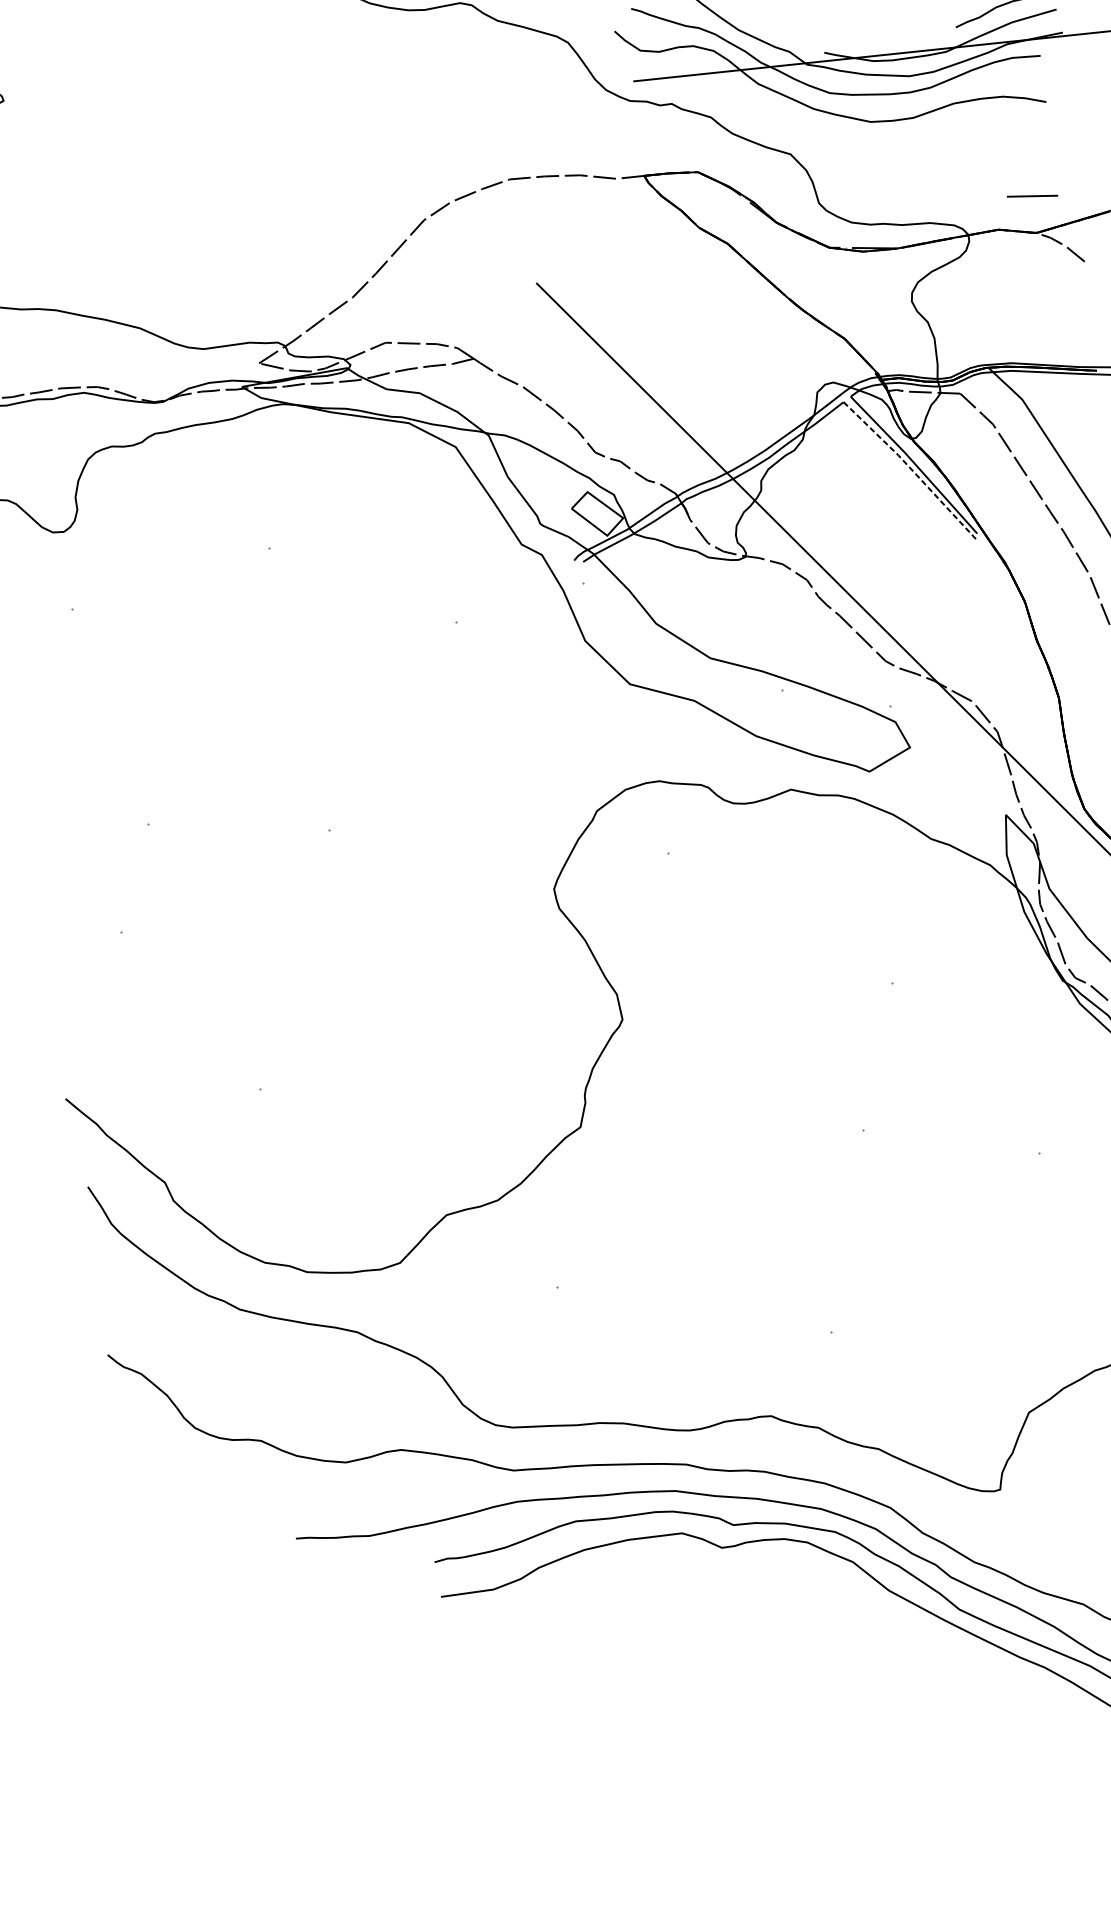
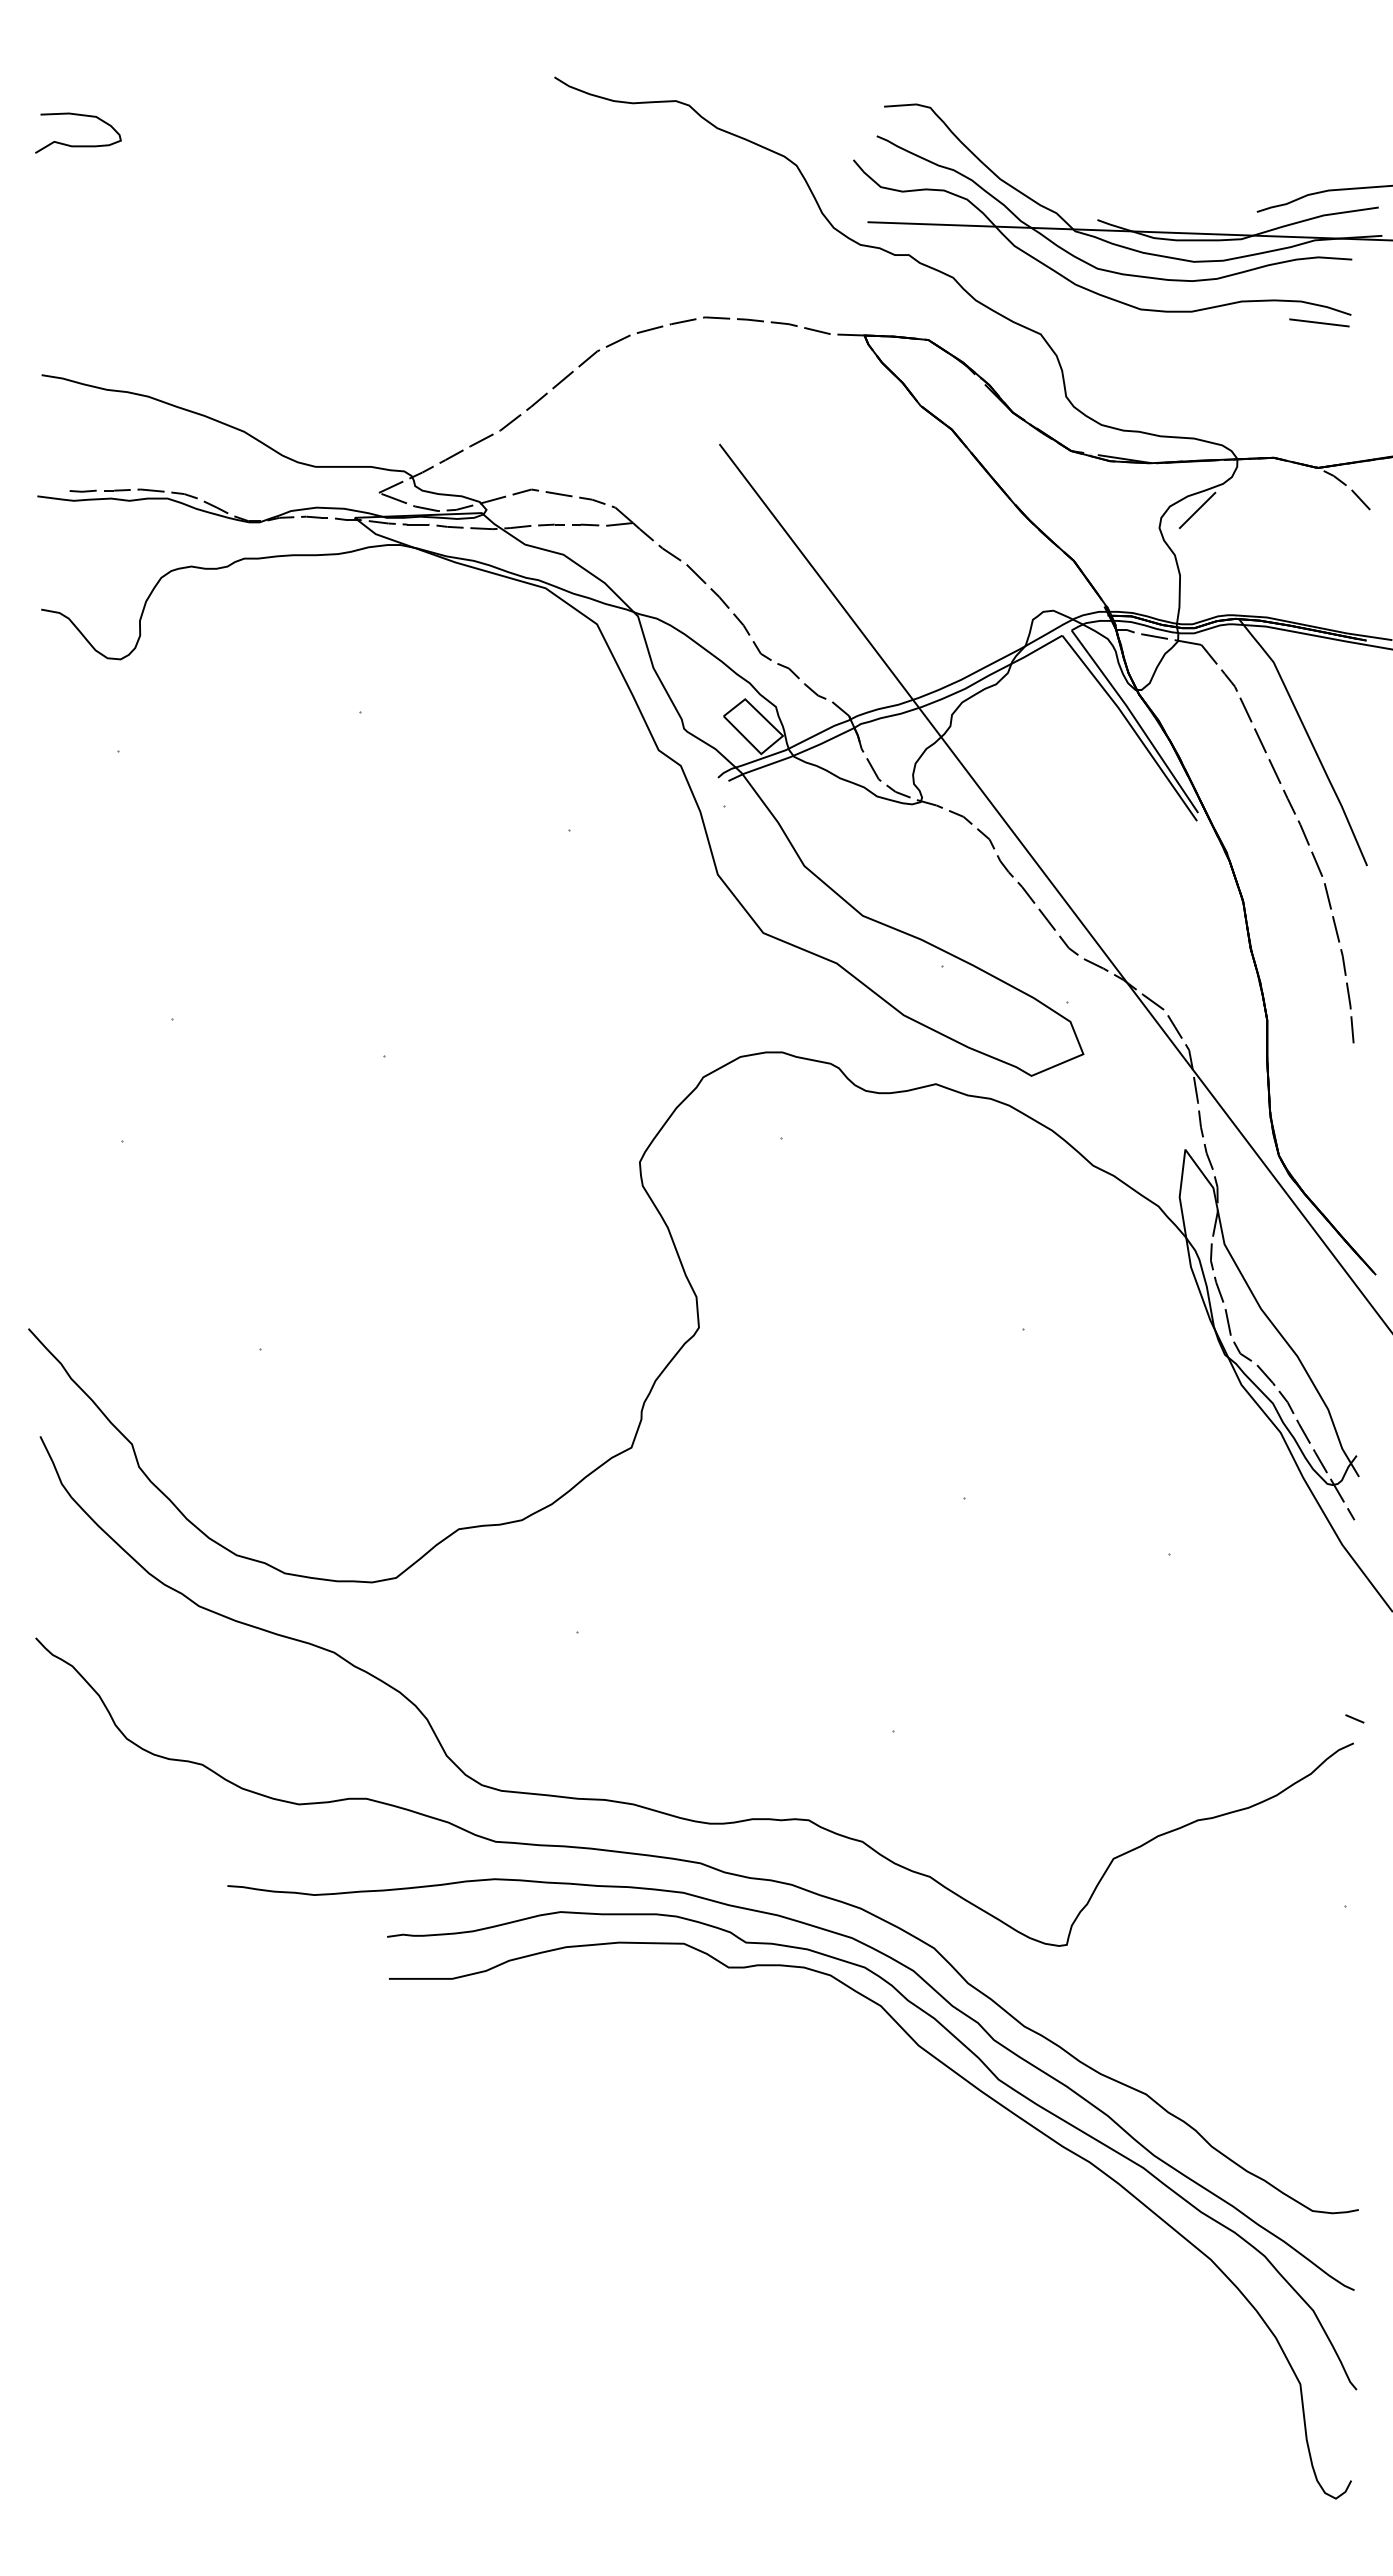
line: (1032, 195) -> (1319, 322), moved
line: (941, 282) -> (1197, 510), added
line: (911, 469) -> (1131, 726), dashed -> solid

